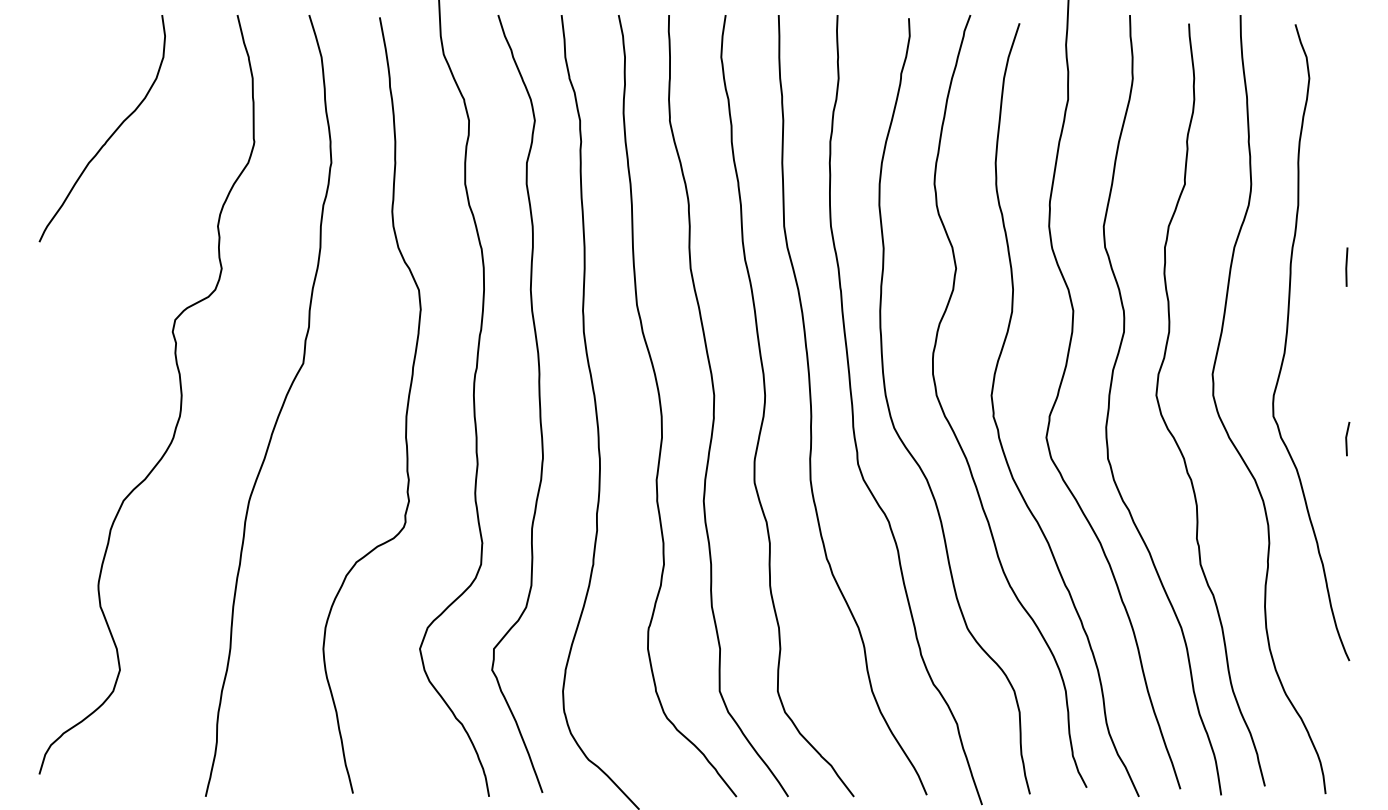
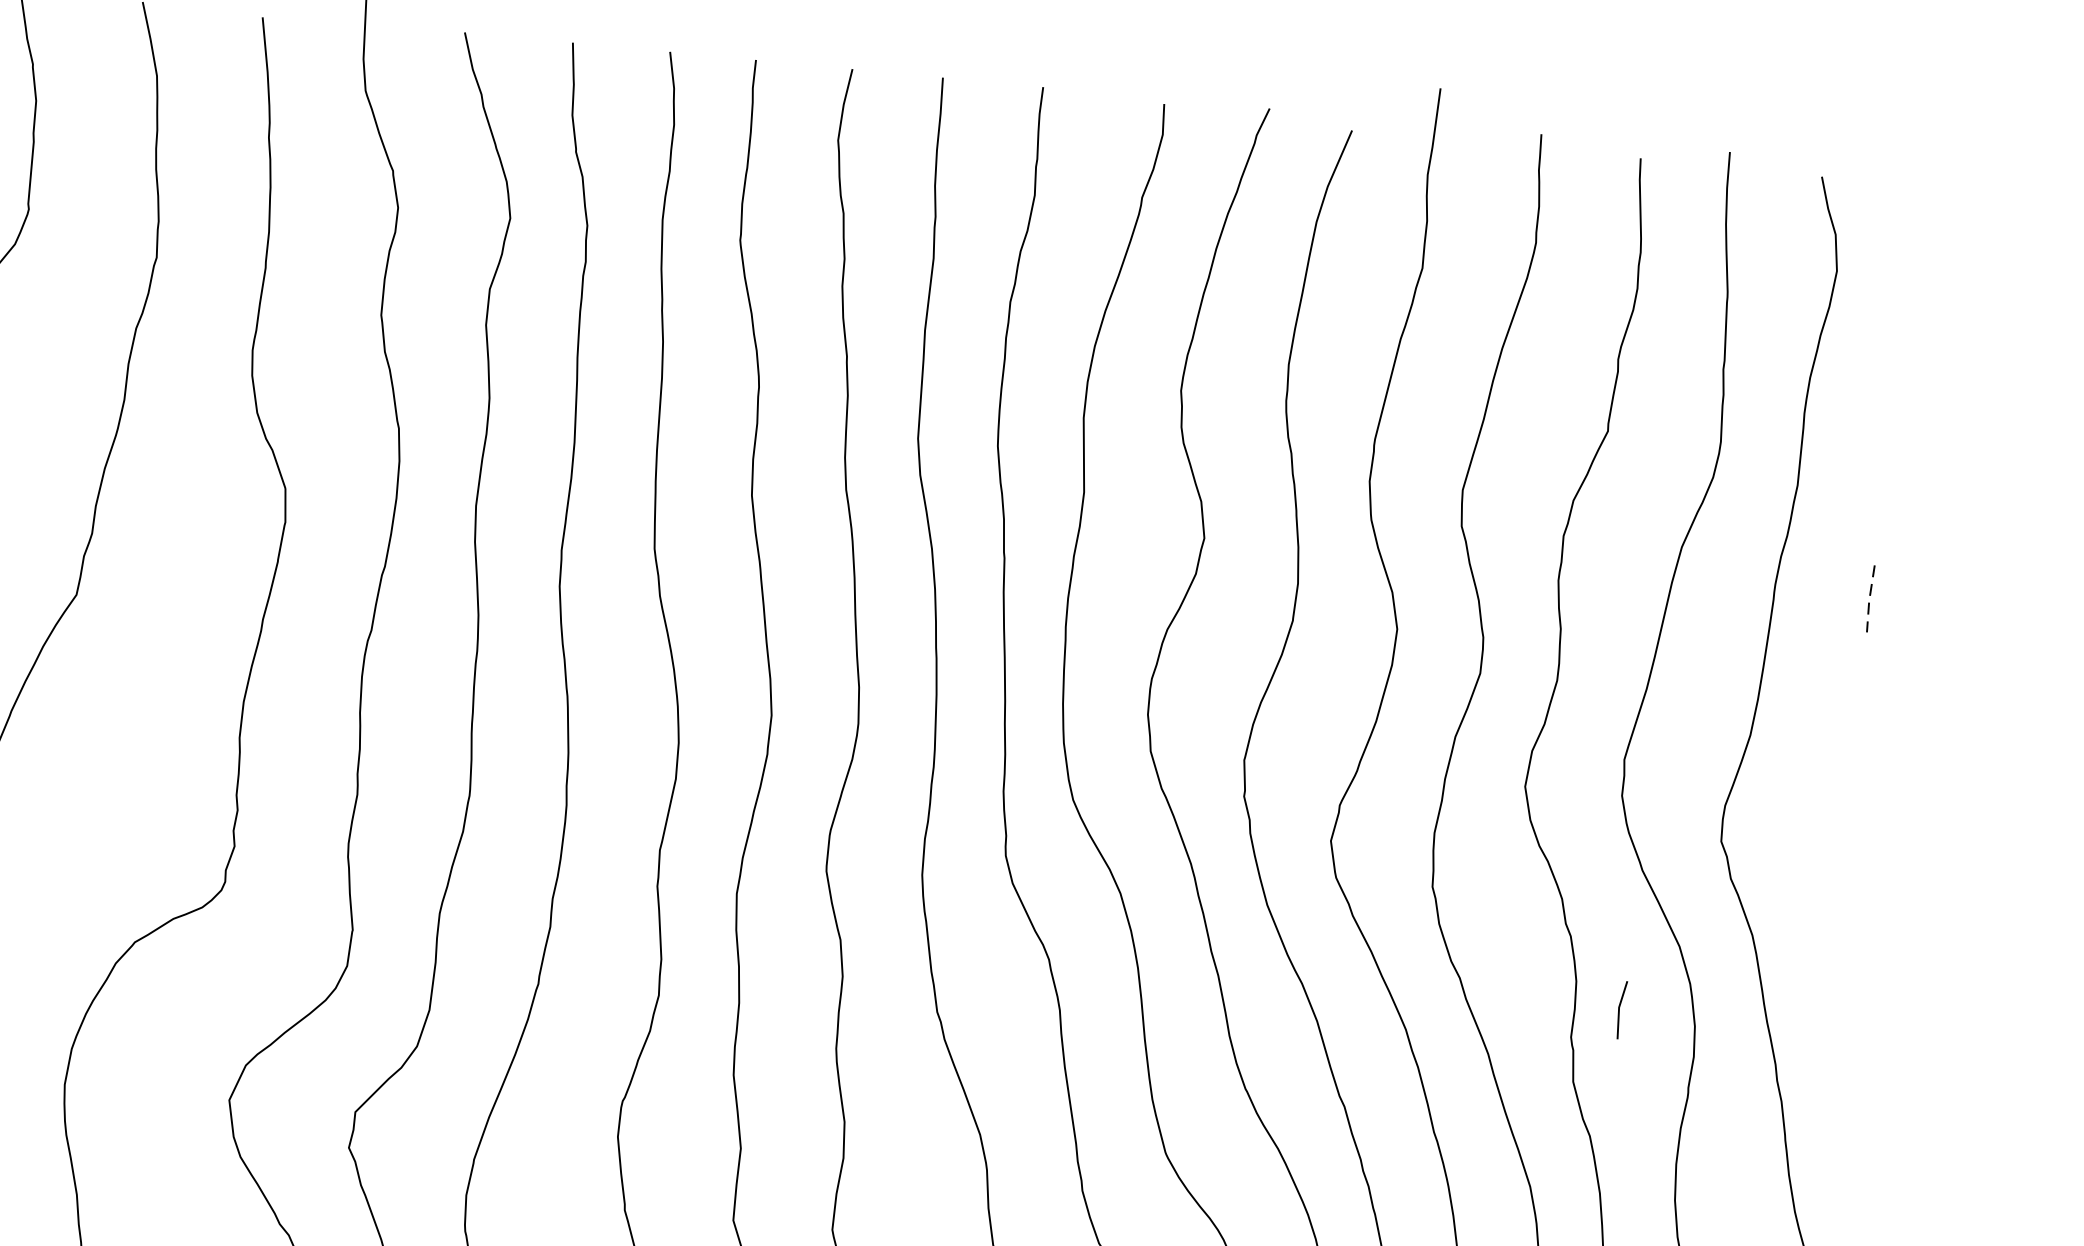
line: (1346, 267) -> (1869, 599), solid -> dashed
line: (1347, 439) -> (1621, 1010), moved

